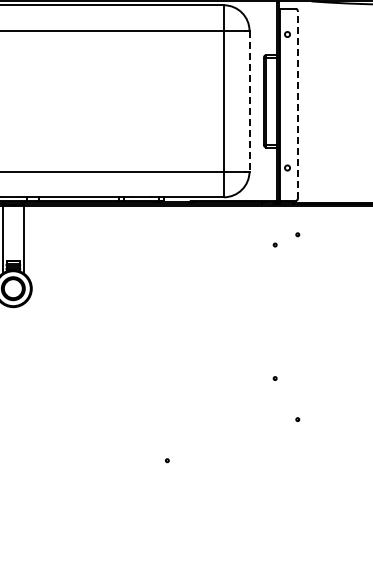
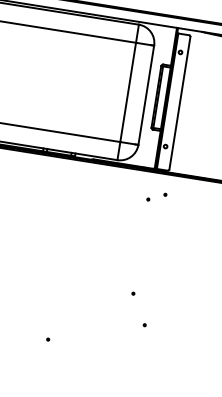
line: (249, 101) -> (146, 95), dashed -> solid
line: (297, 104) -> (179, 102), dashed -> solid

